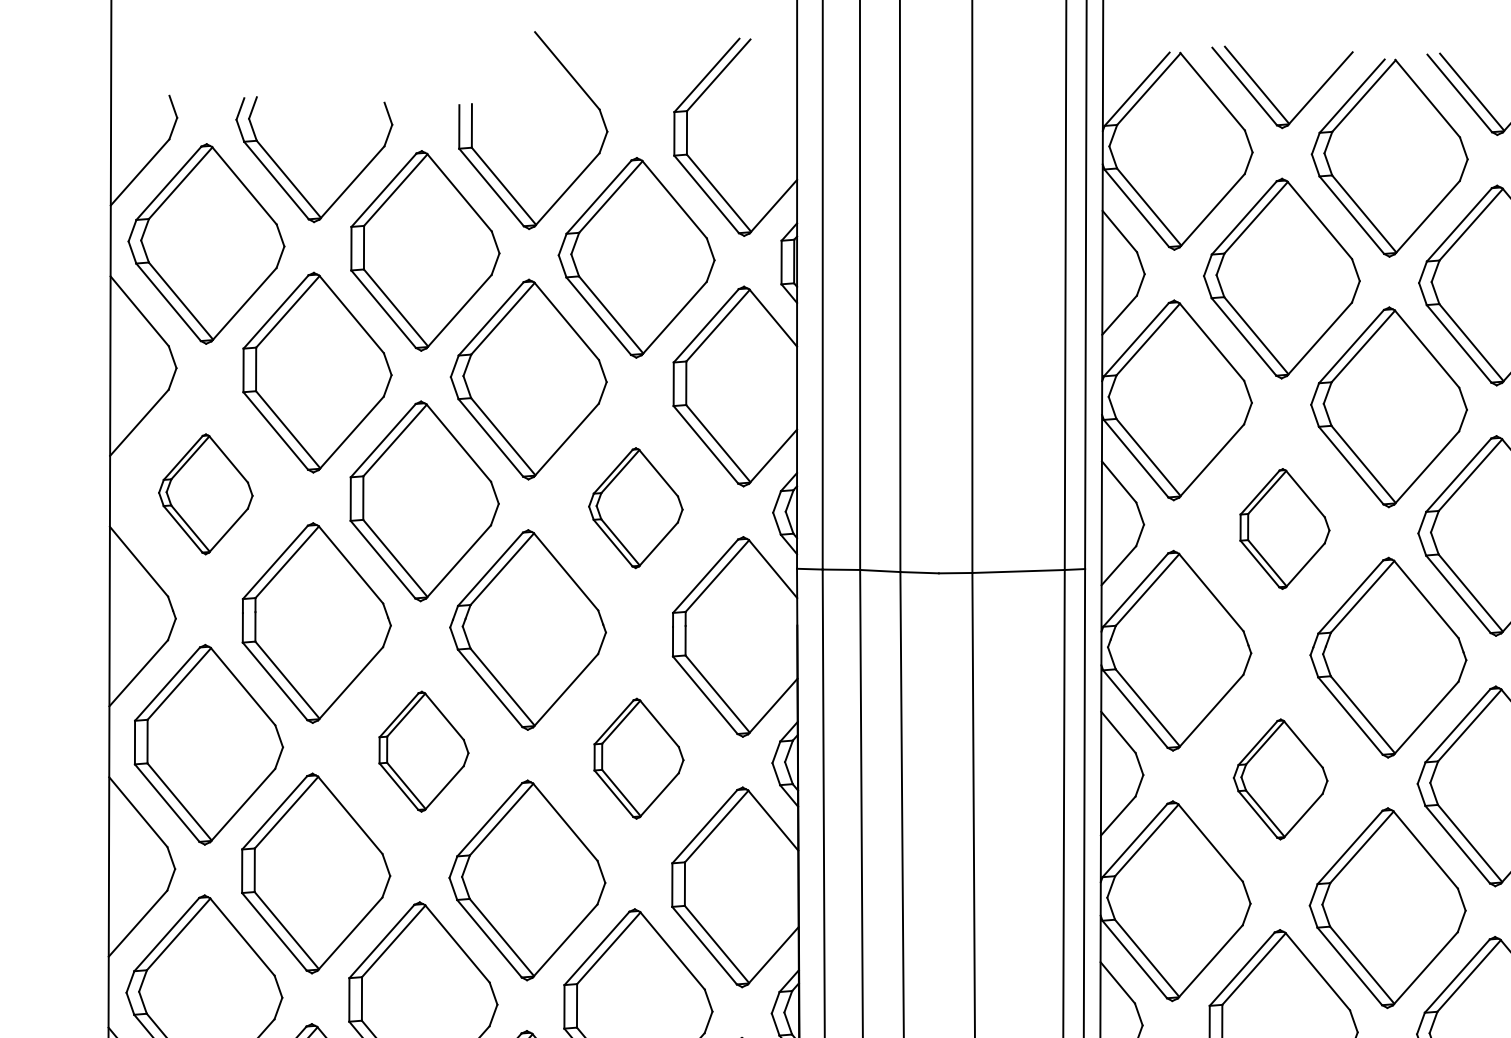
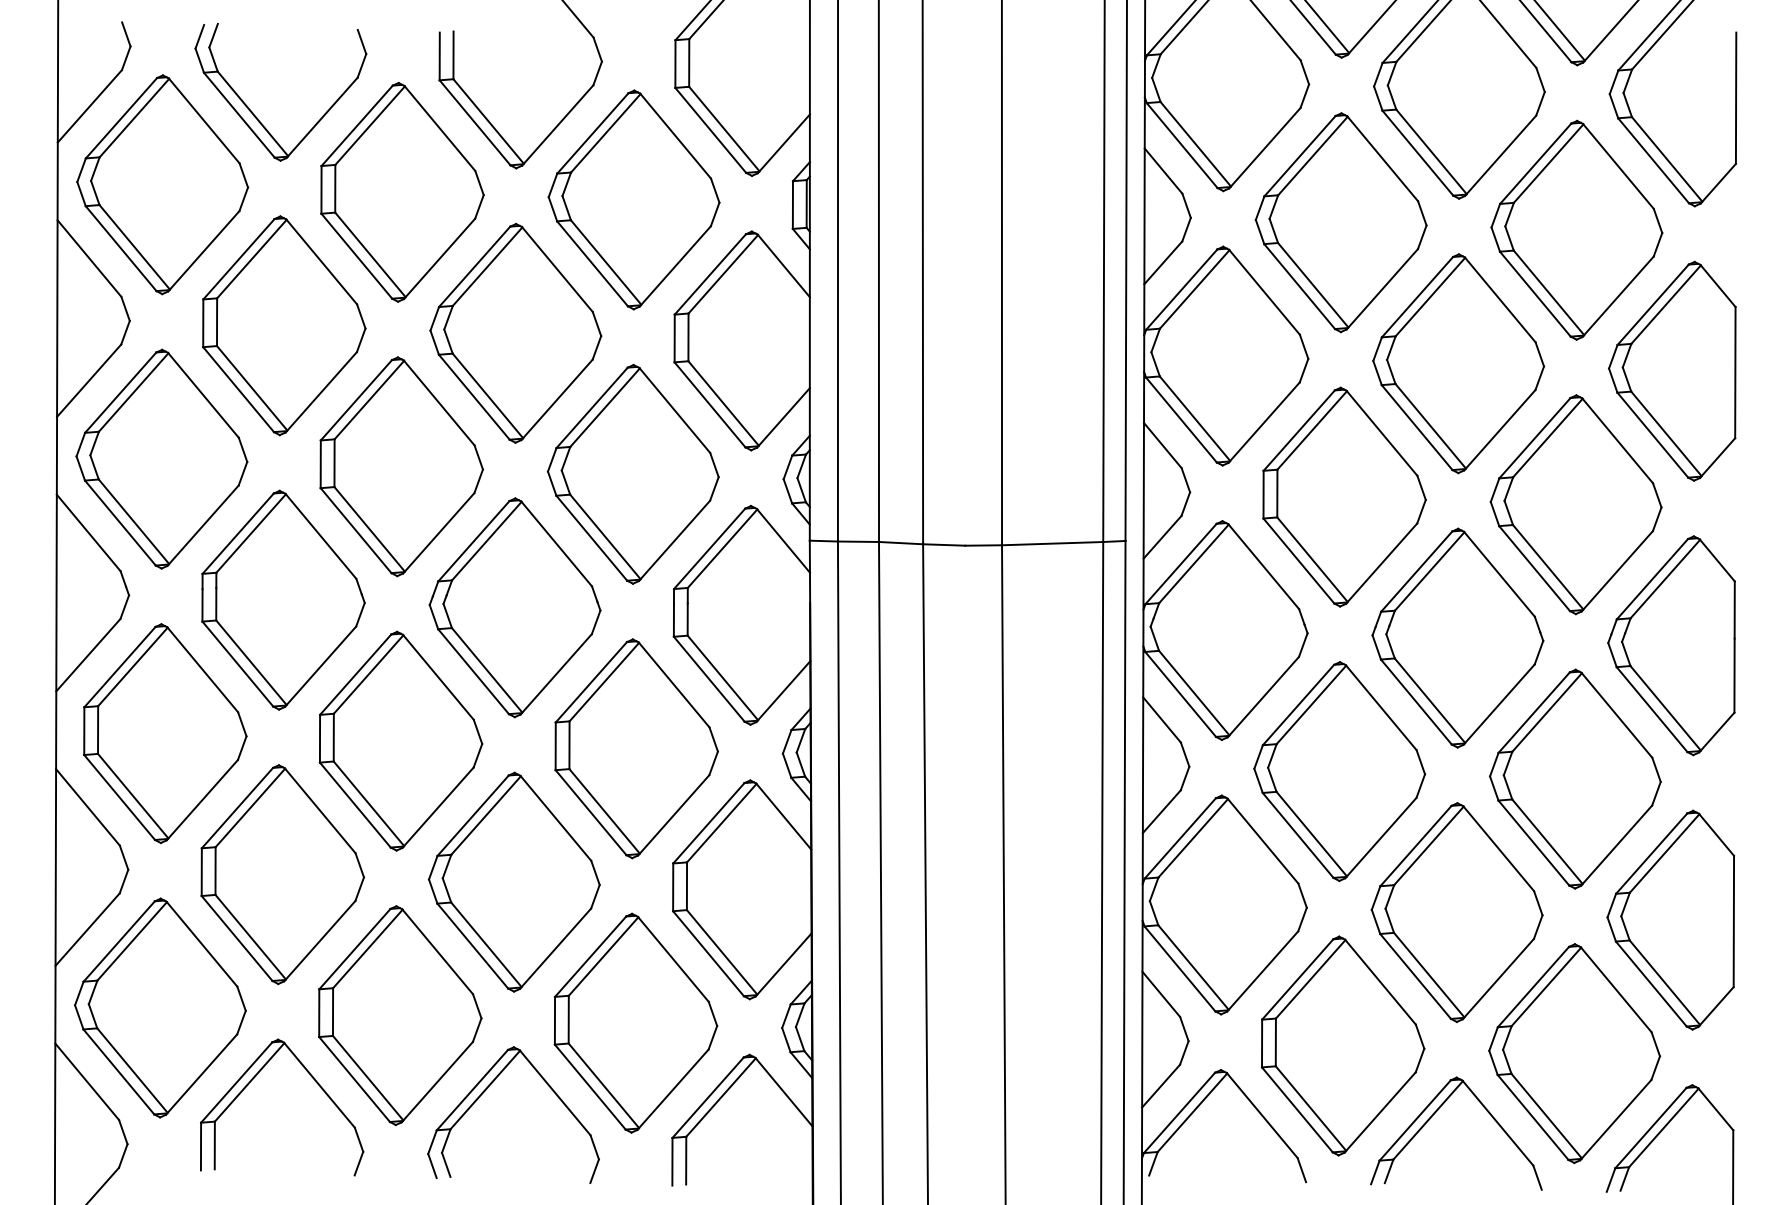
part: (205, 493) -> (161, 458), size x1.67
part: (635, 507) -> (632, 473), size x1.67
part: (1284, 528) -> (1344, 496), size x1.67
part: (423, 751) -> (400, 740), size x1.67
part: (638, 758) -> (636, 748), size x1.67
part: (1280, 779) -> (1339, 771), size x1.67

